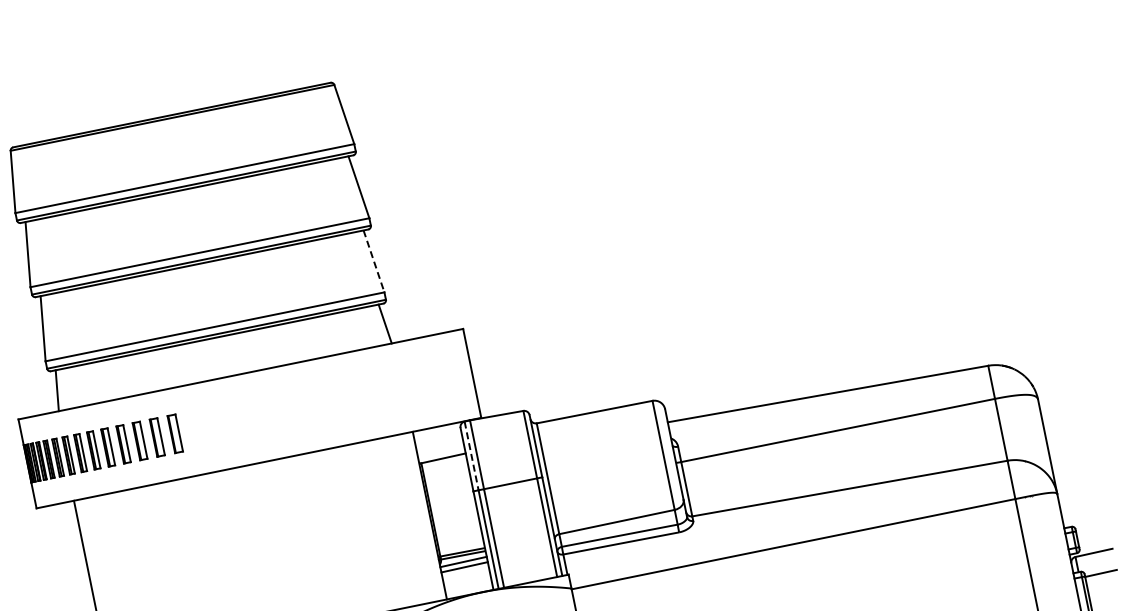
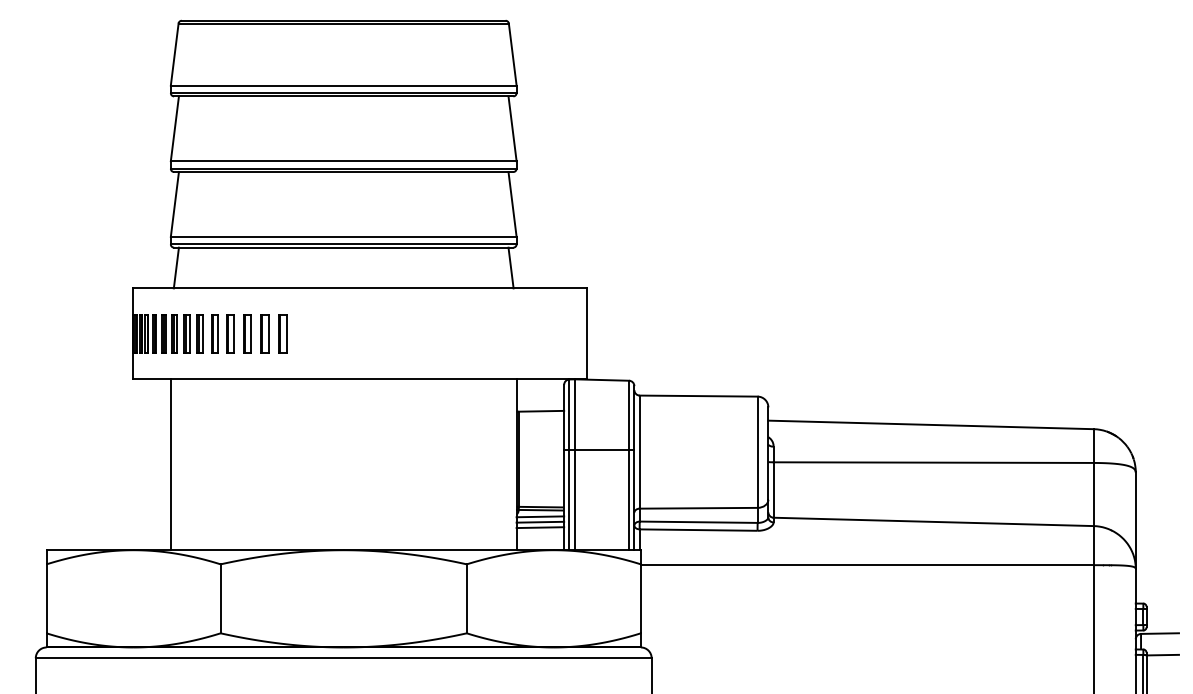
line: (373, 261) -> (512, 204), dashed -> solid
line: (471, 456) -> (569, 415), dashed -> solid
line: (465, 572) -> (540, 527), added

